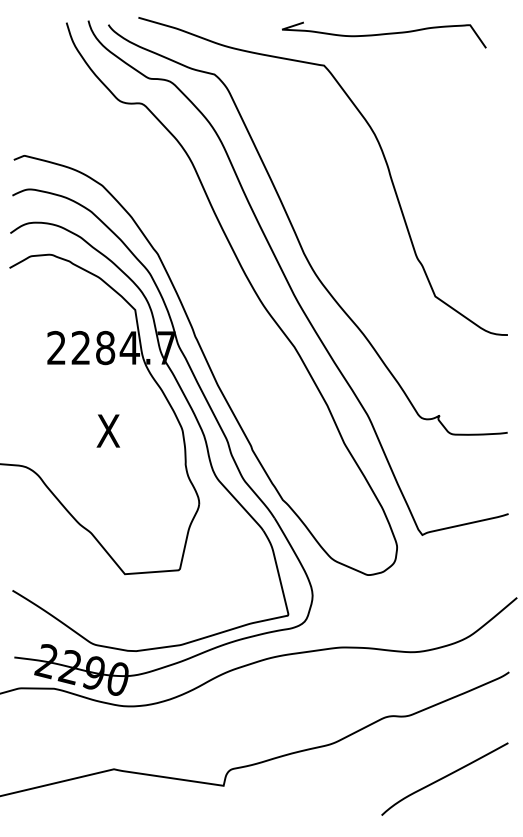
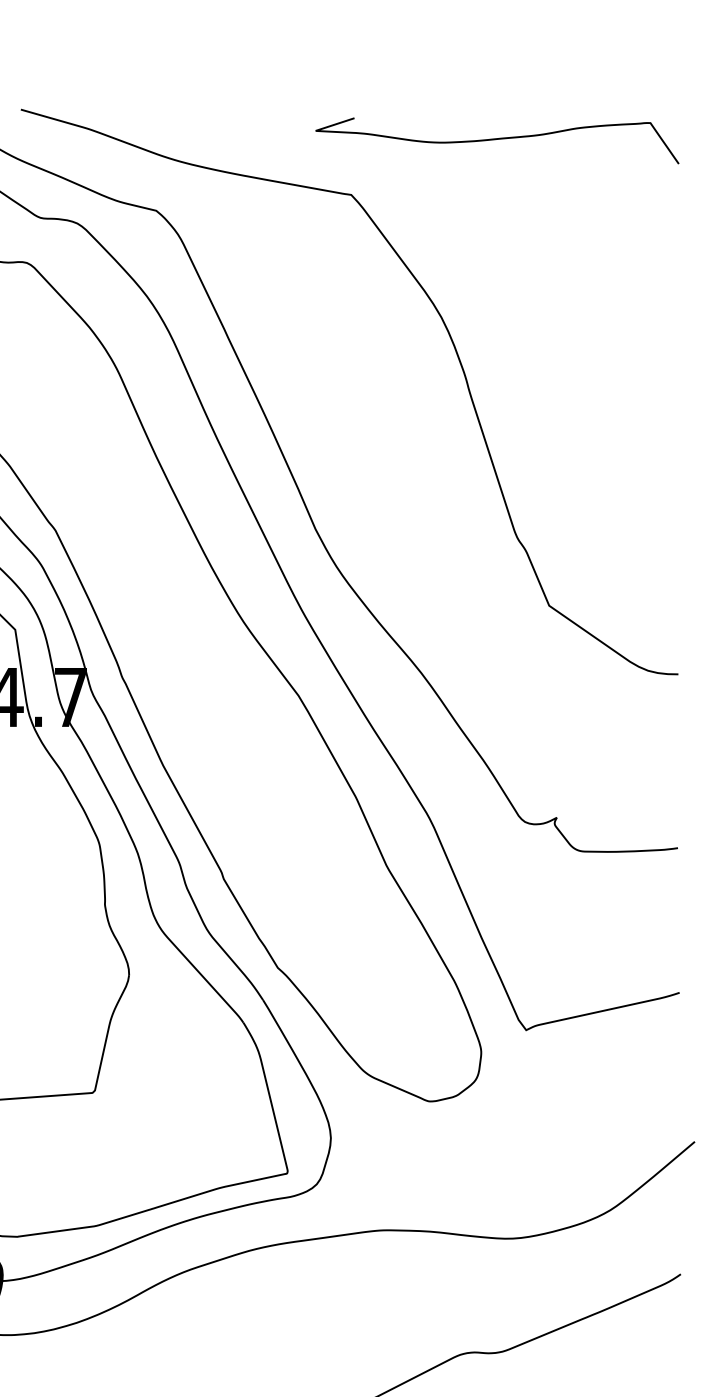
curve: (384, 34) -> (497, 139), moved

